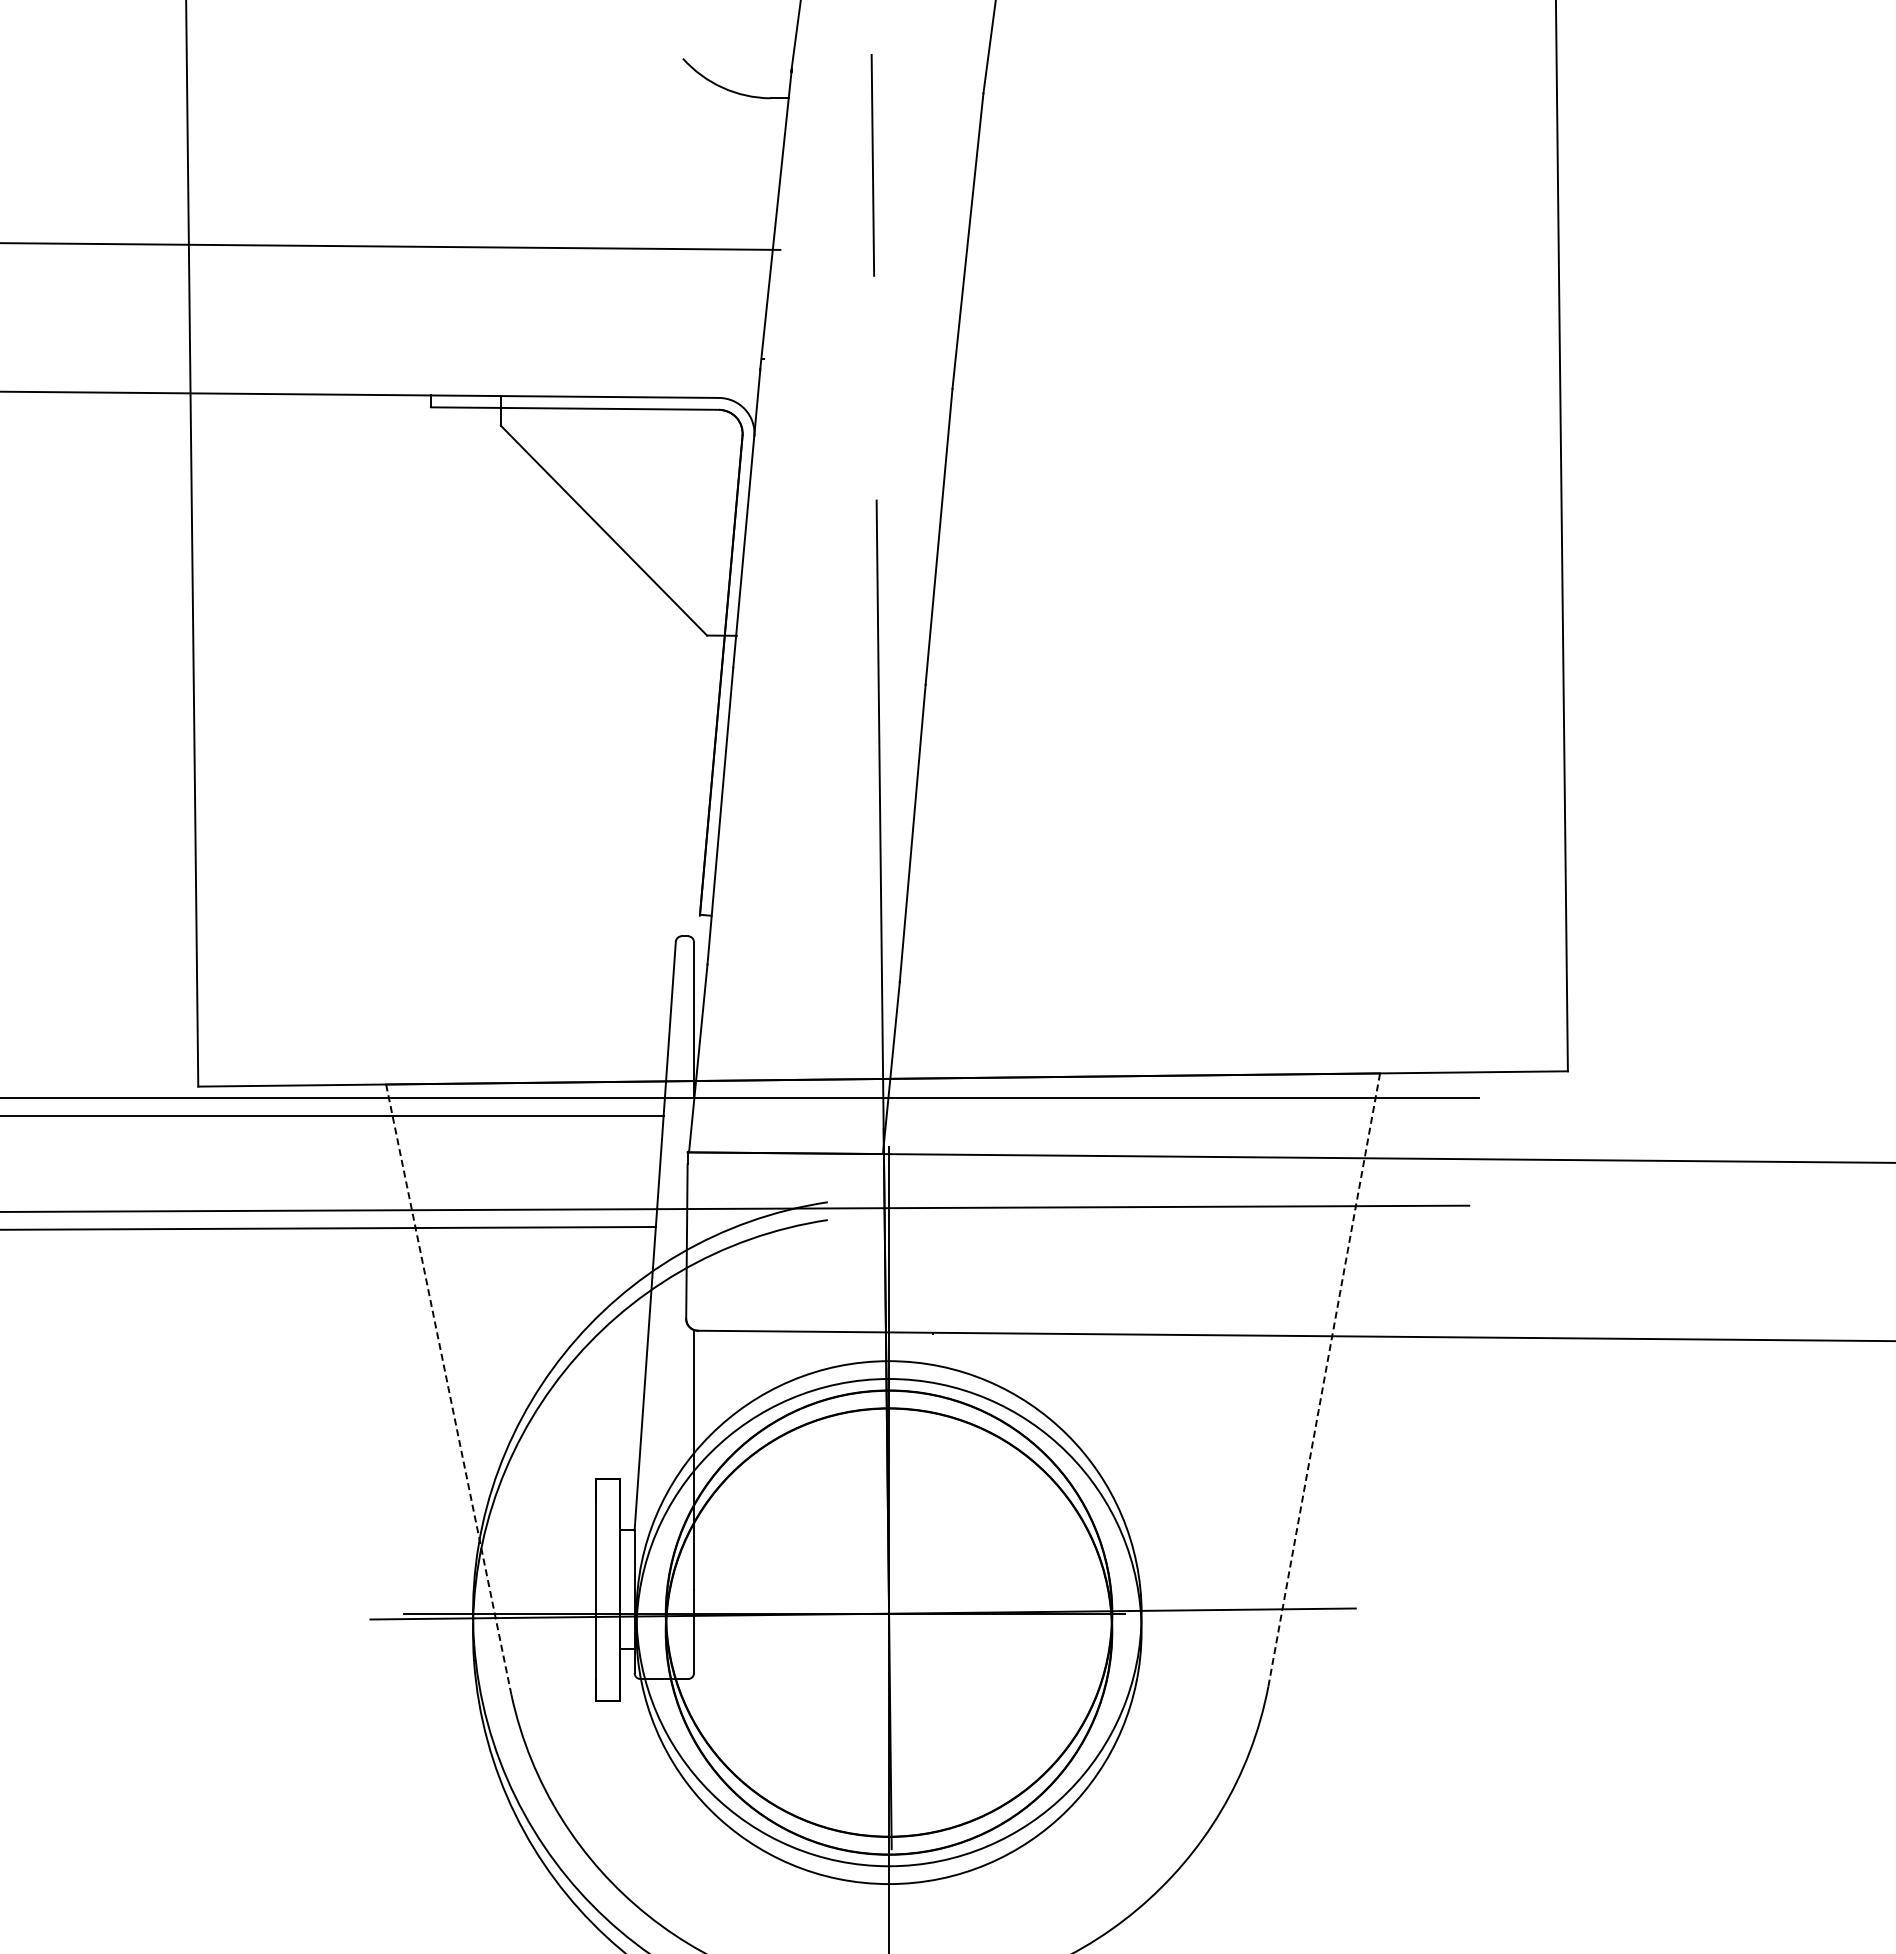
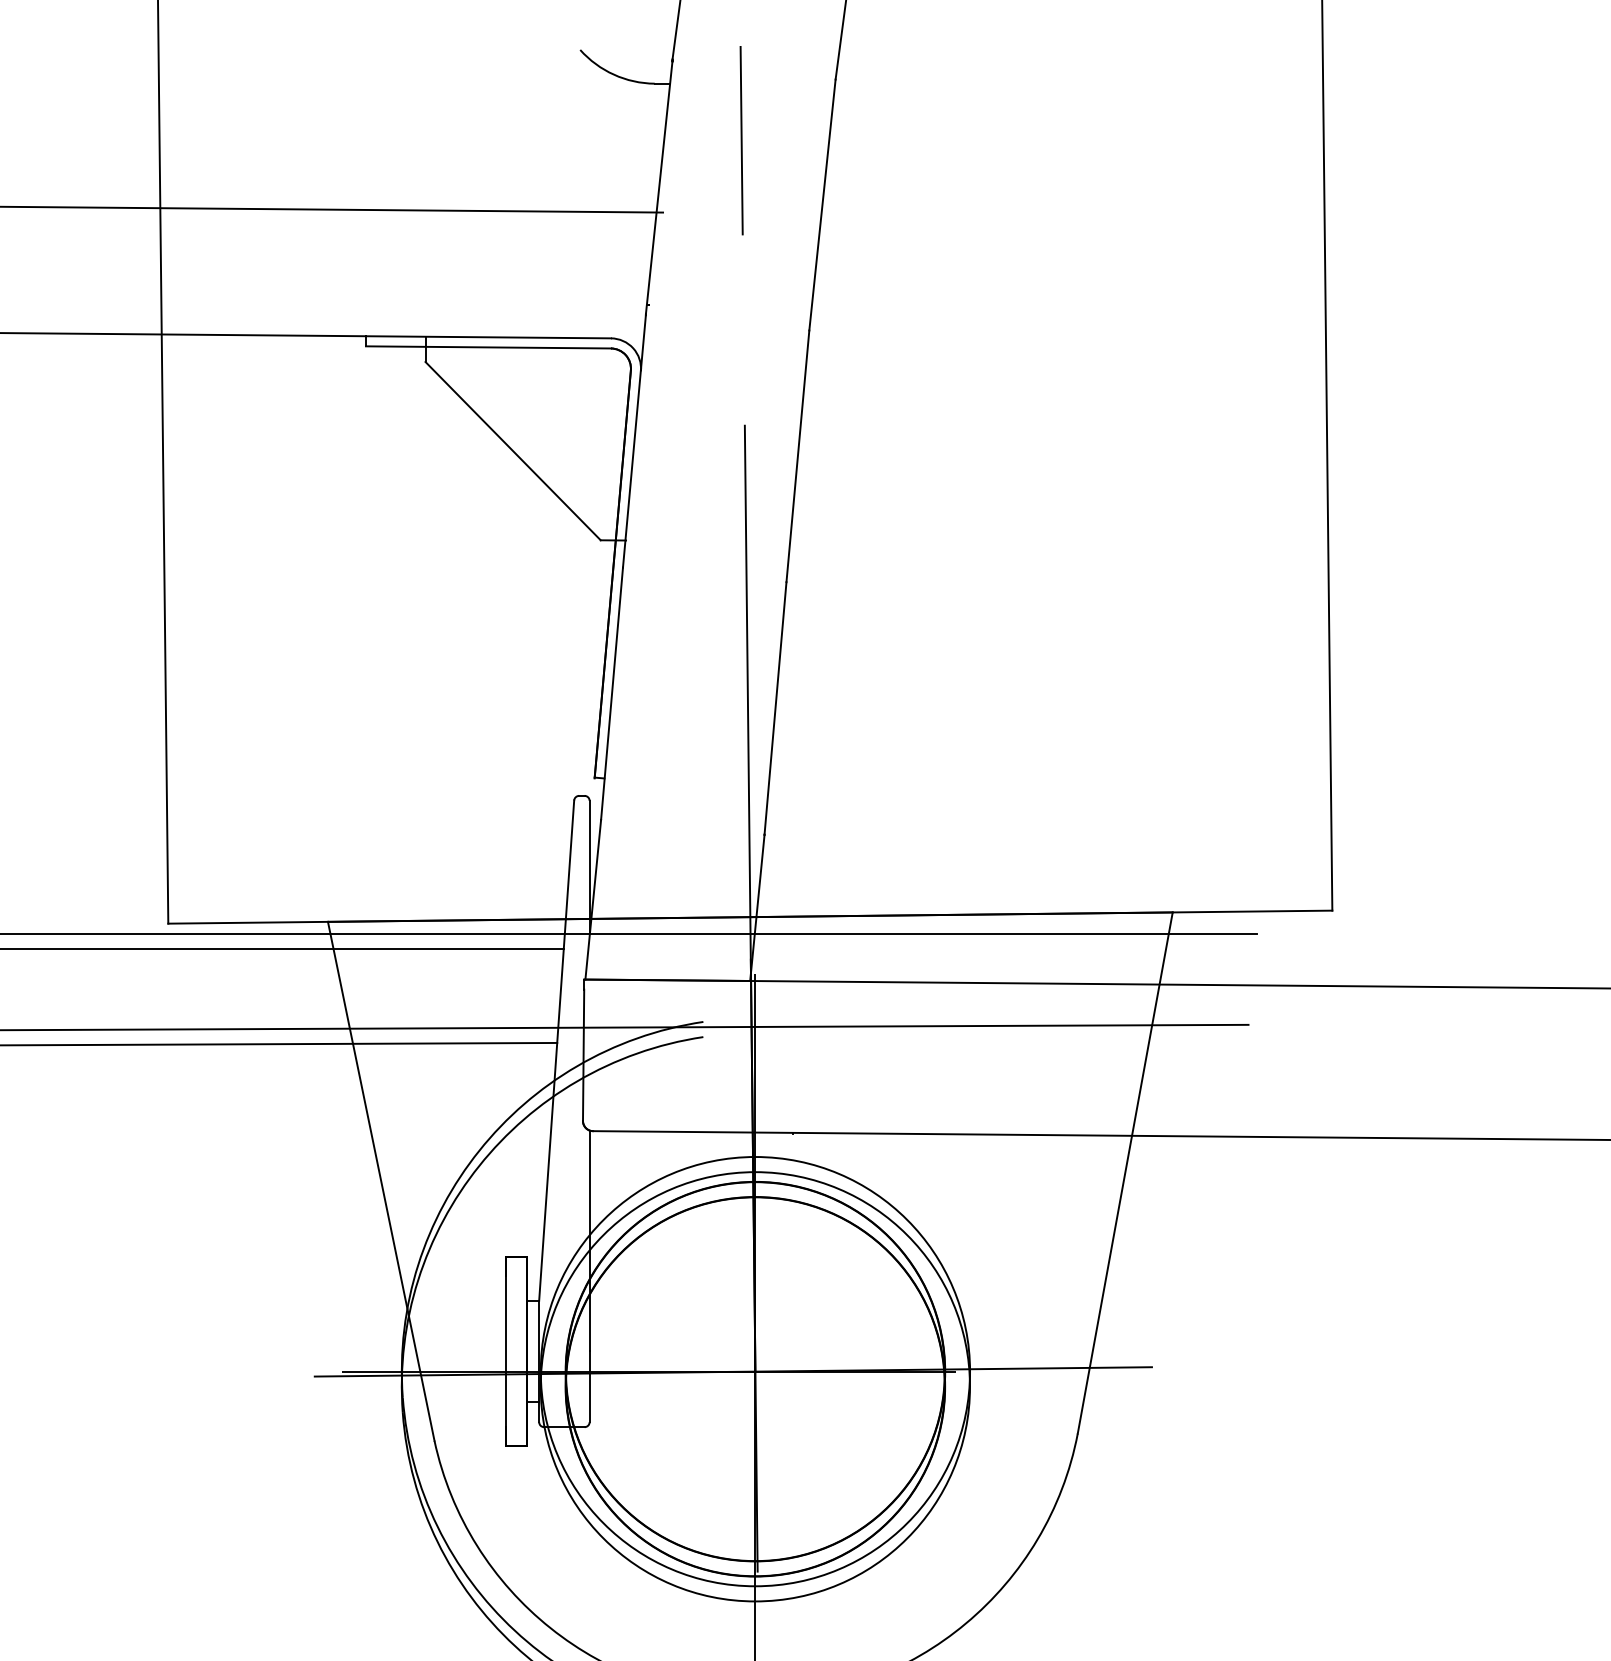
line: (1324, 1379) -> (1125, 1172), dashed -> solid
line: (448, 1389) -> (380, 1181), dashed -> solid

